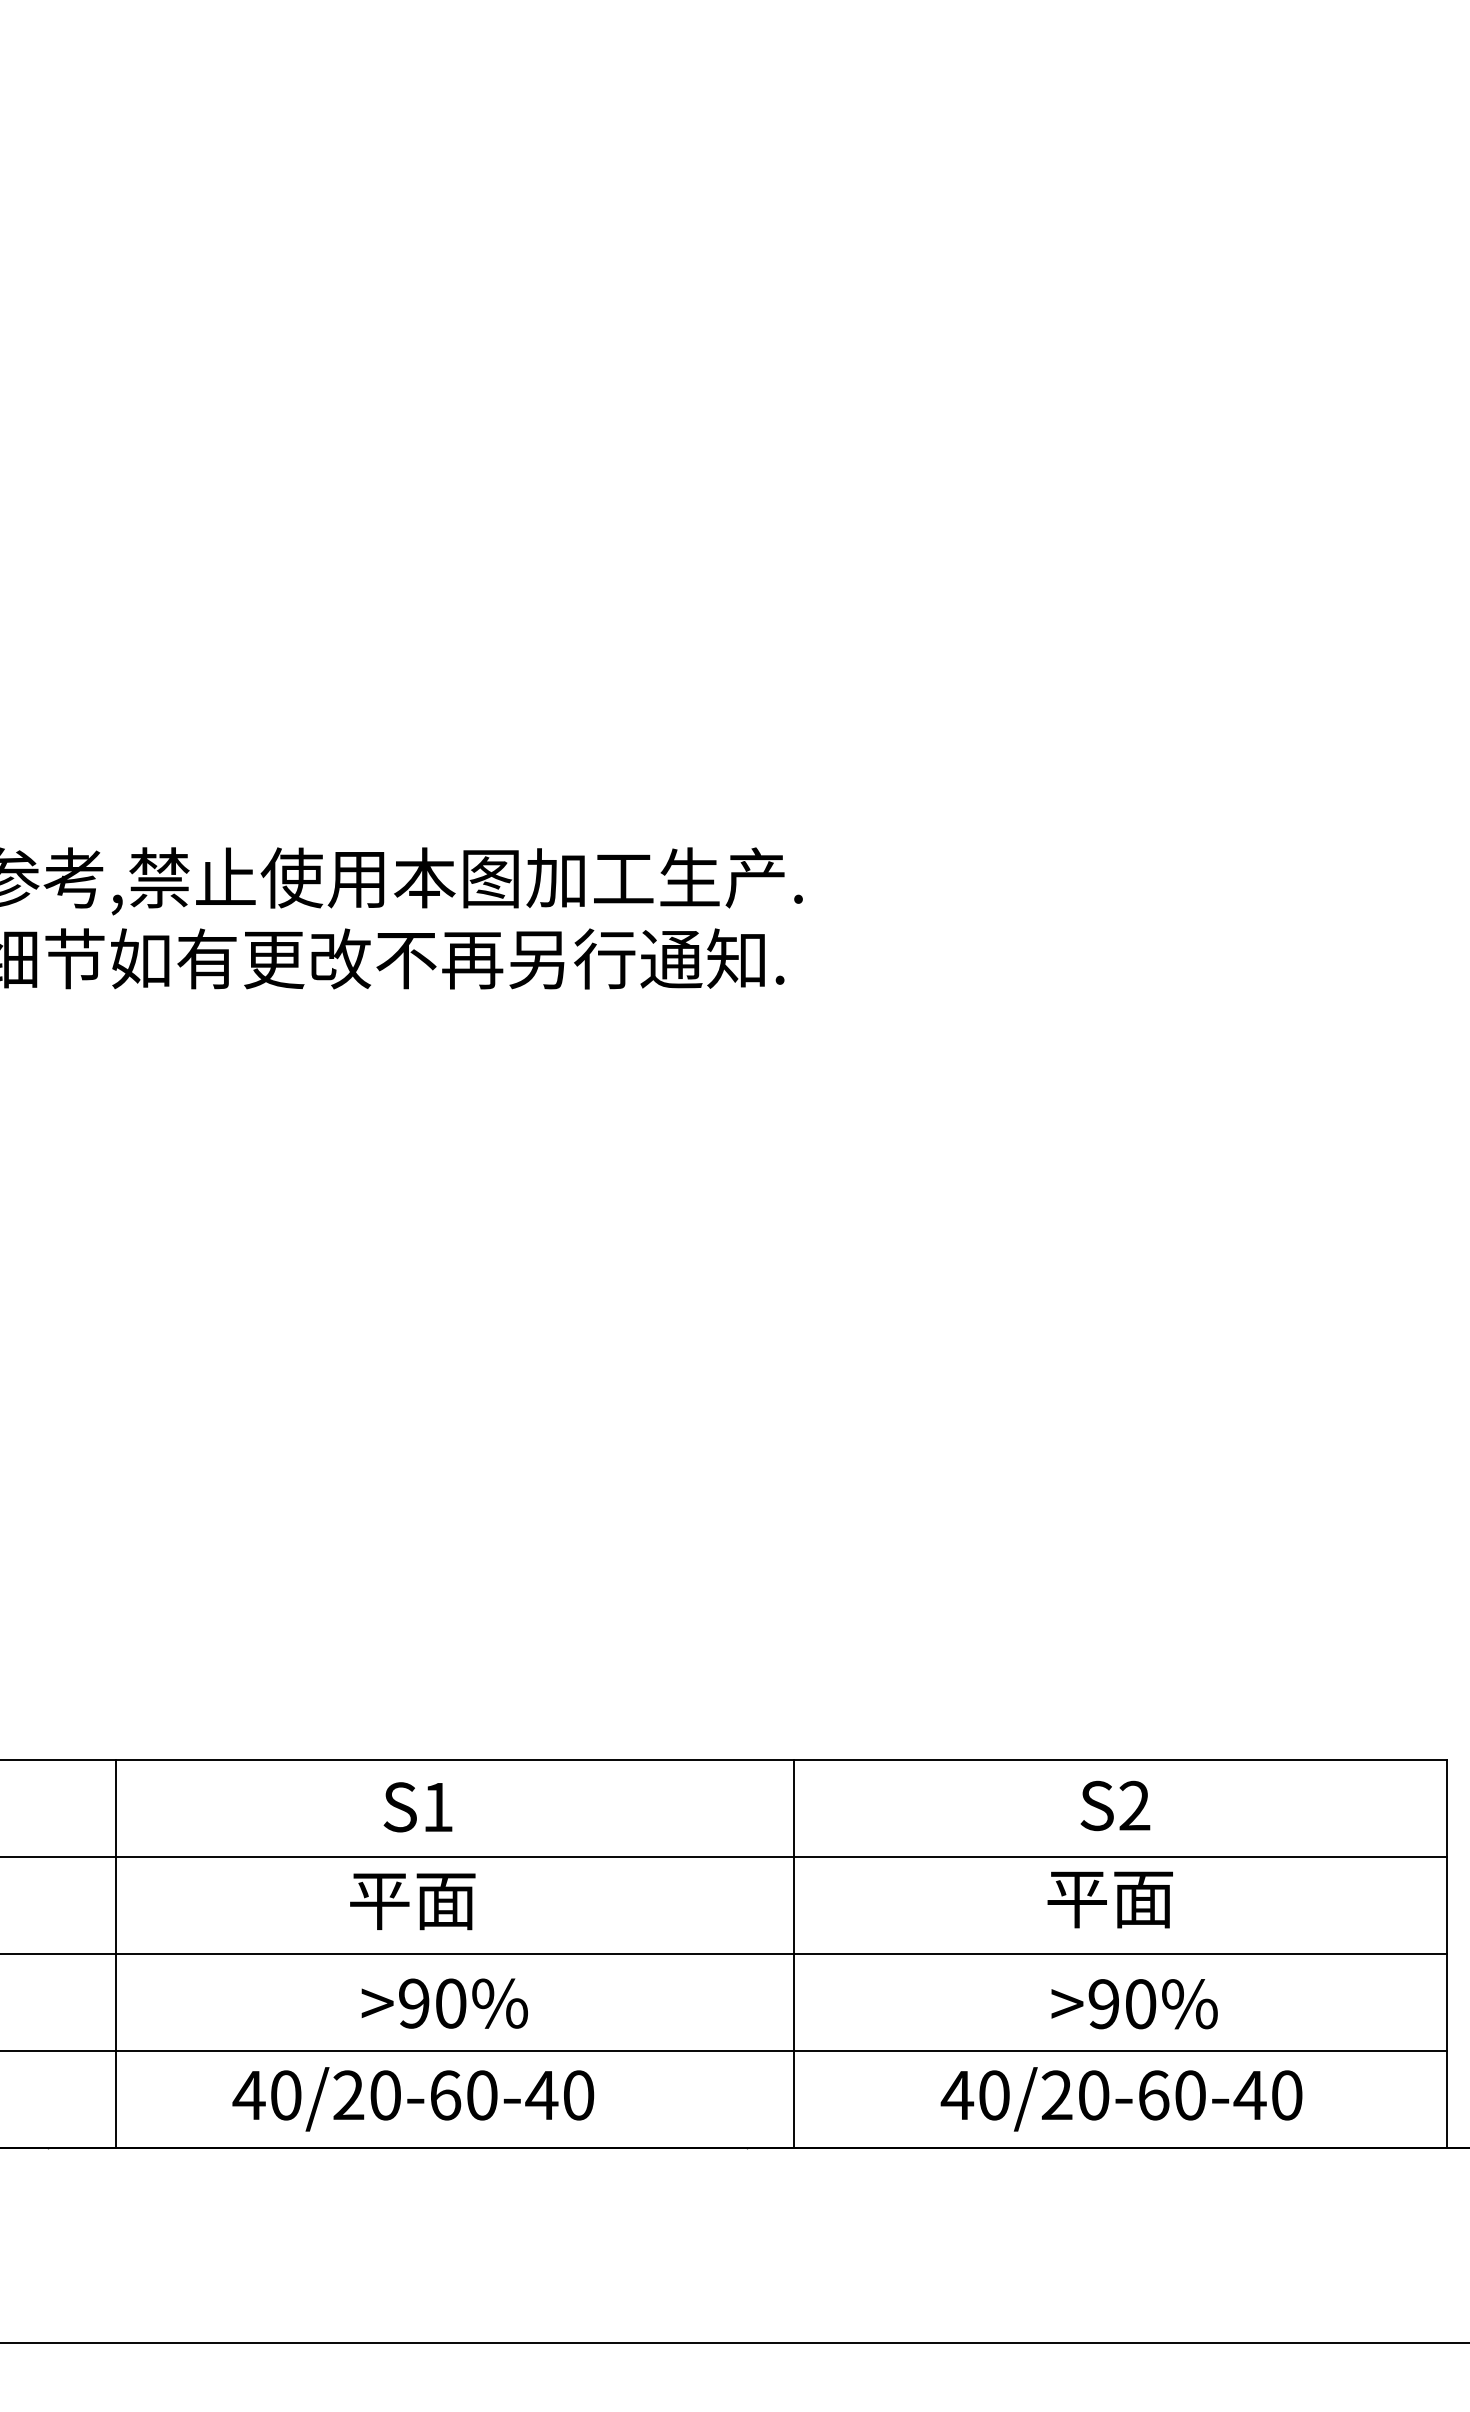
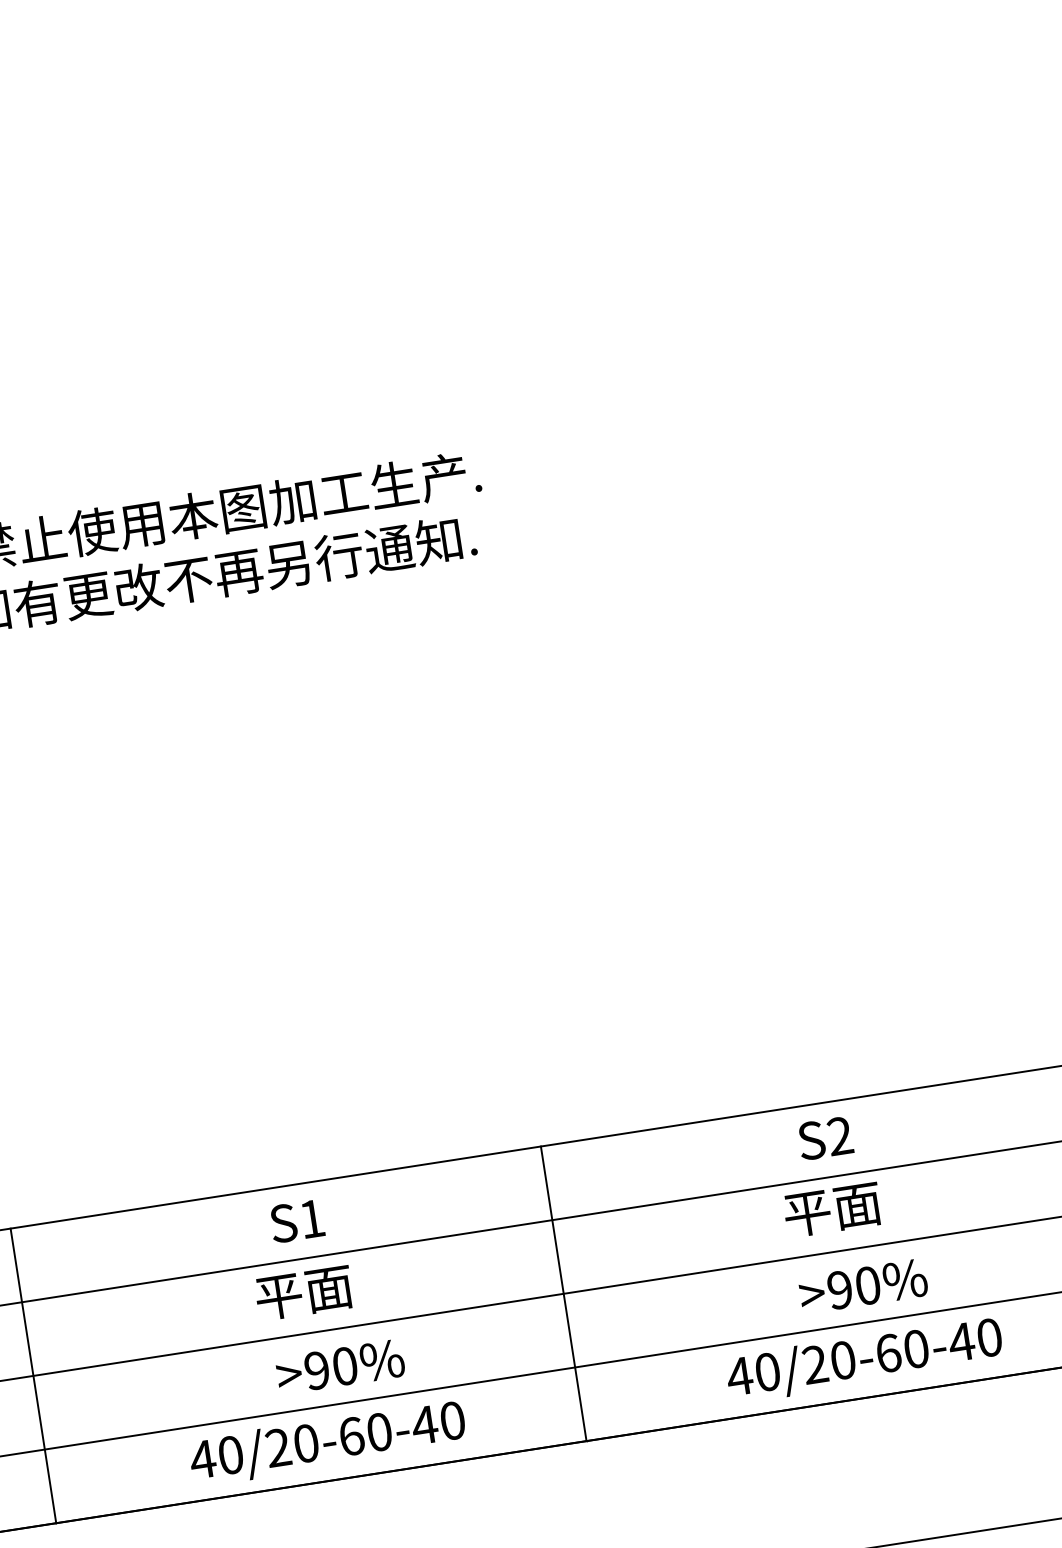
line: (115, 1953) -> (33, 1375), moved
line: (794, 1953) -> (563, 1293), moved

